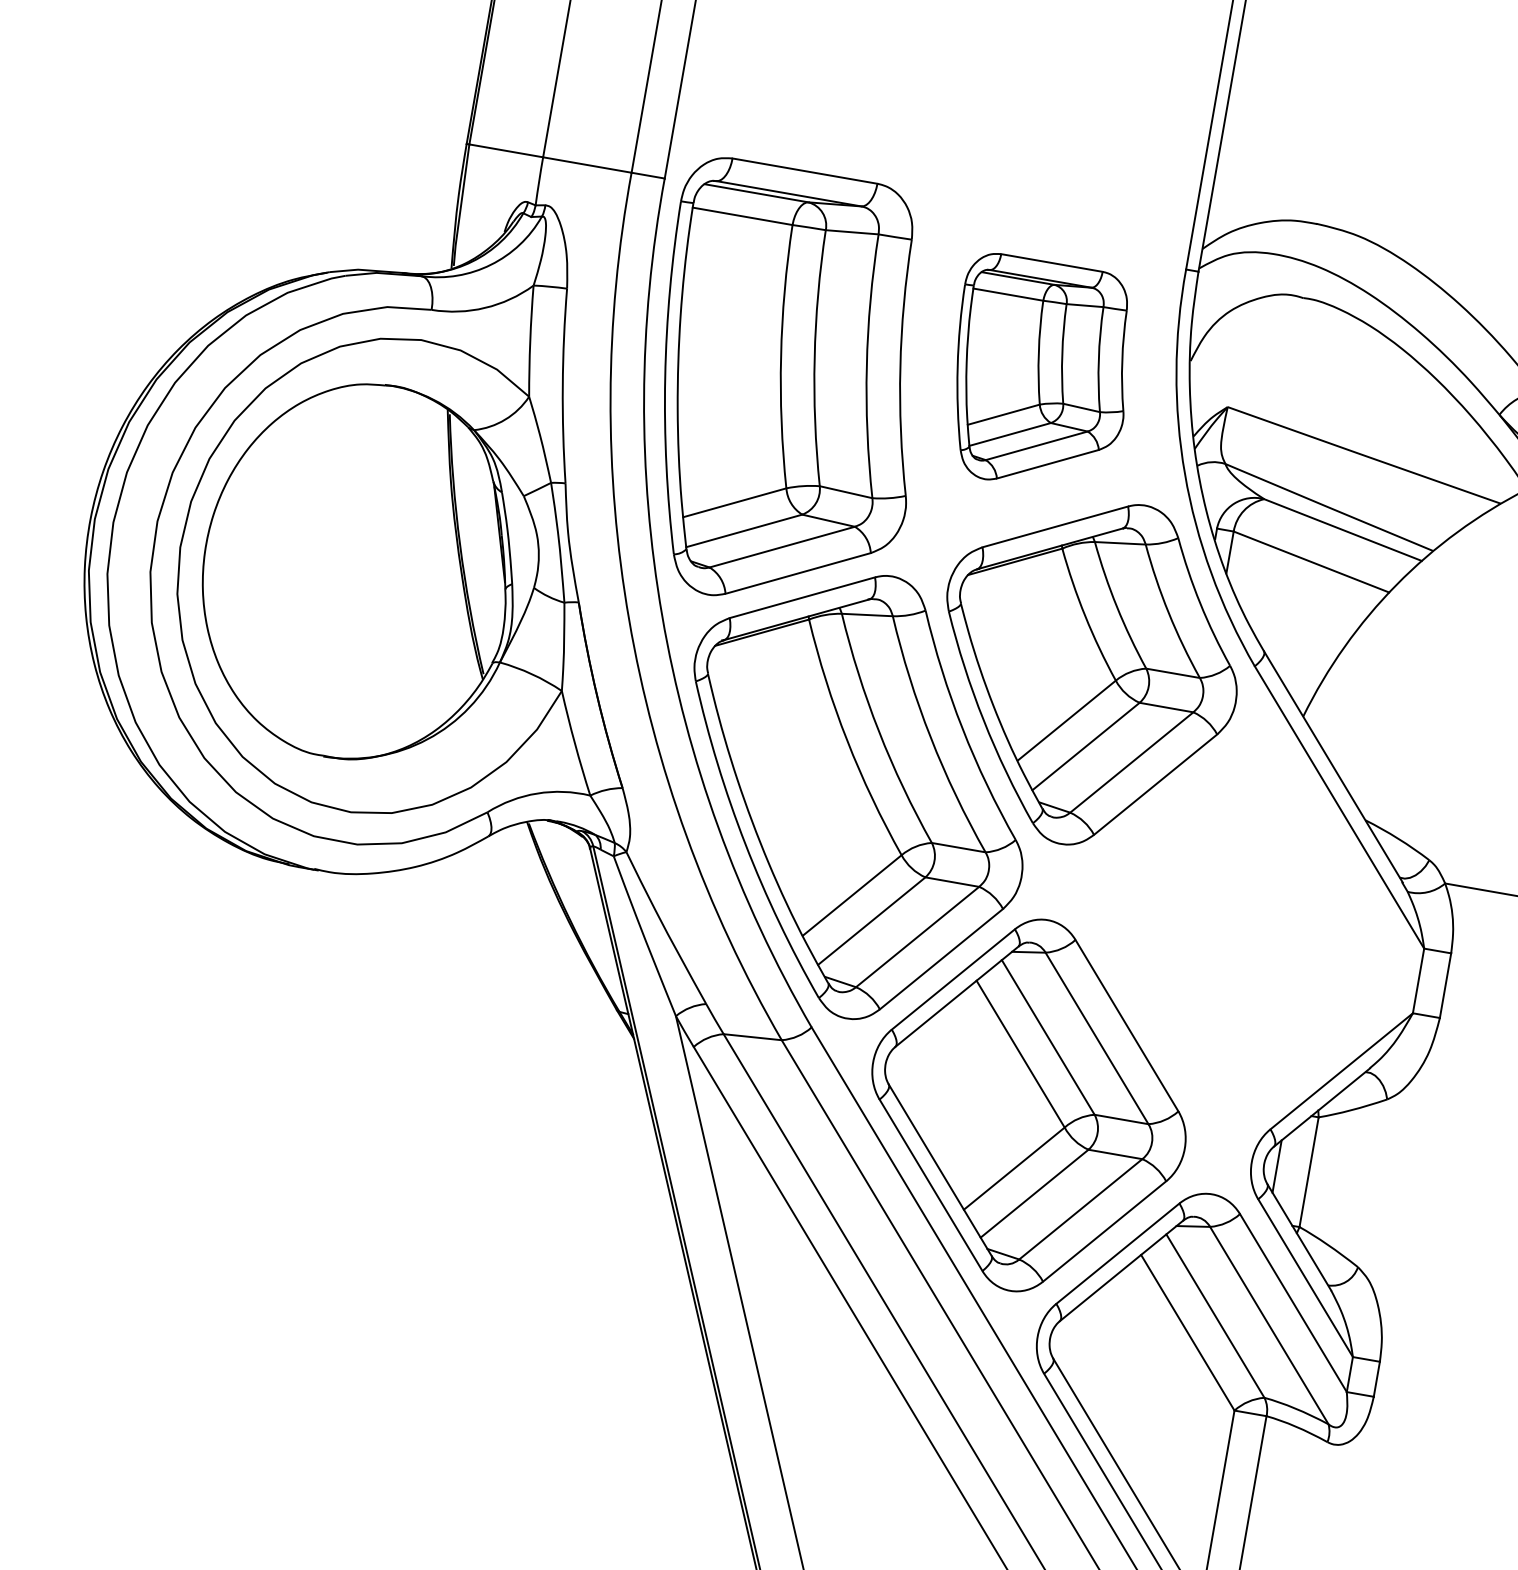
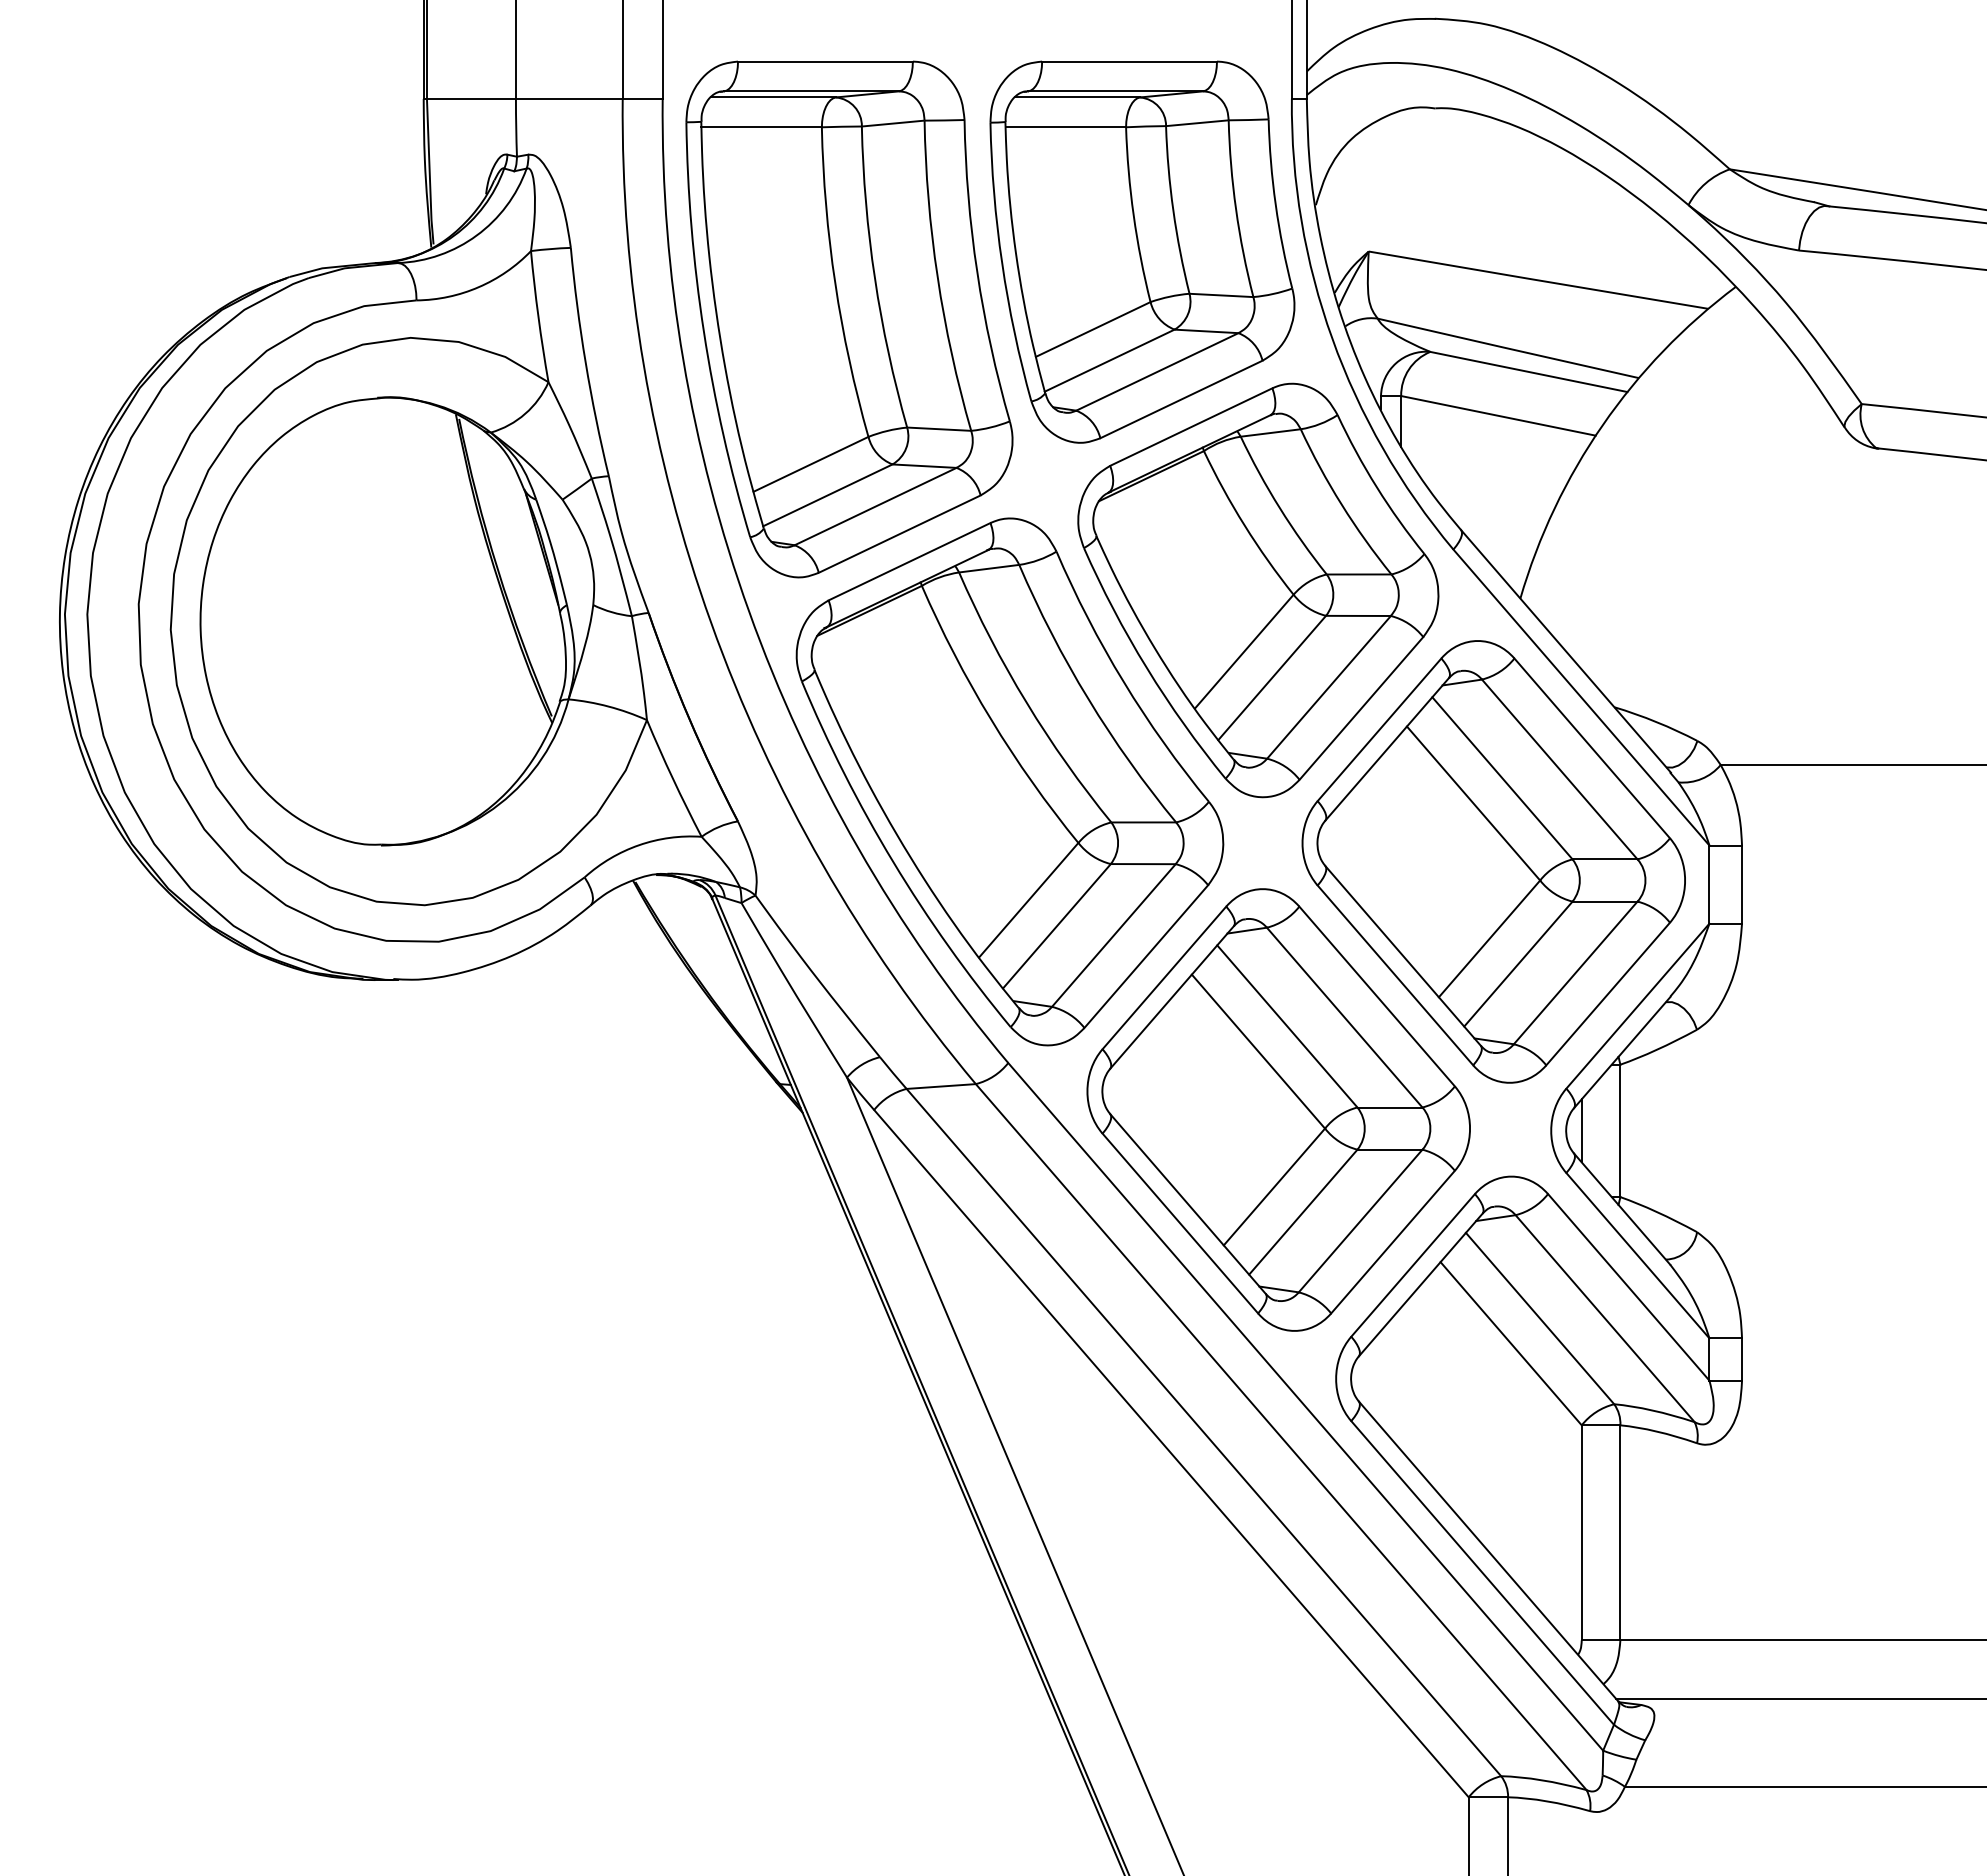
part: (1040, 374) -> (1142, 251), size x1.43
part: (1242, 930) -> (1493, 861), added

